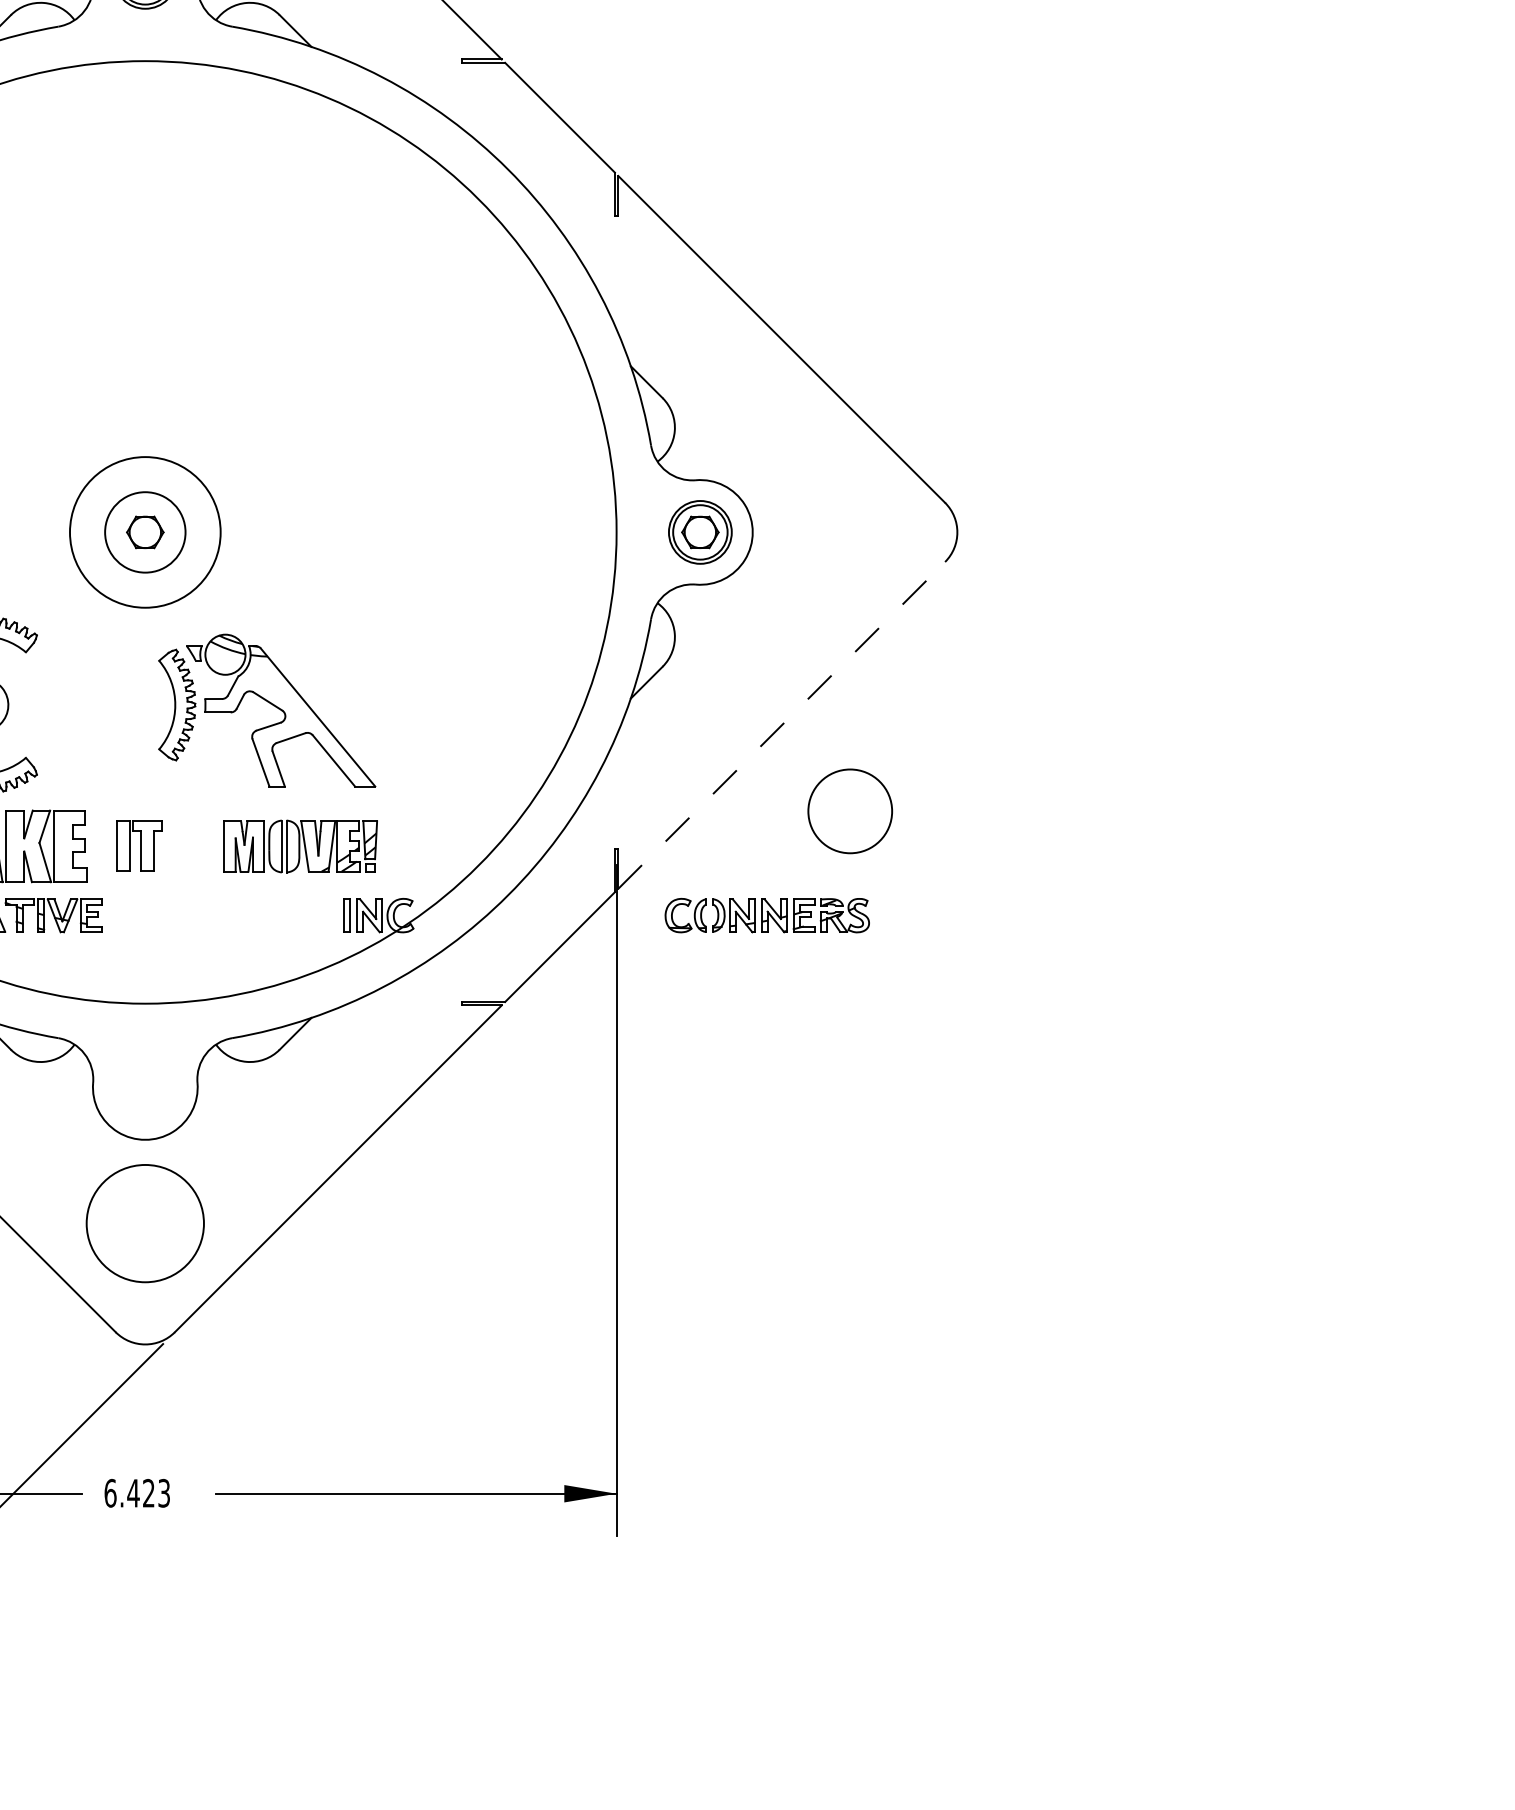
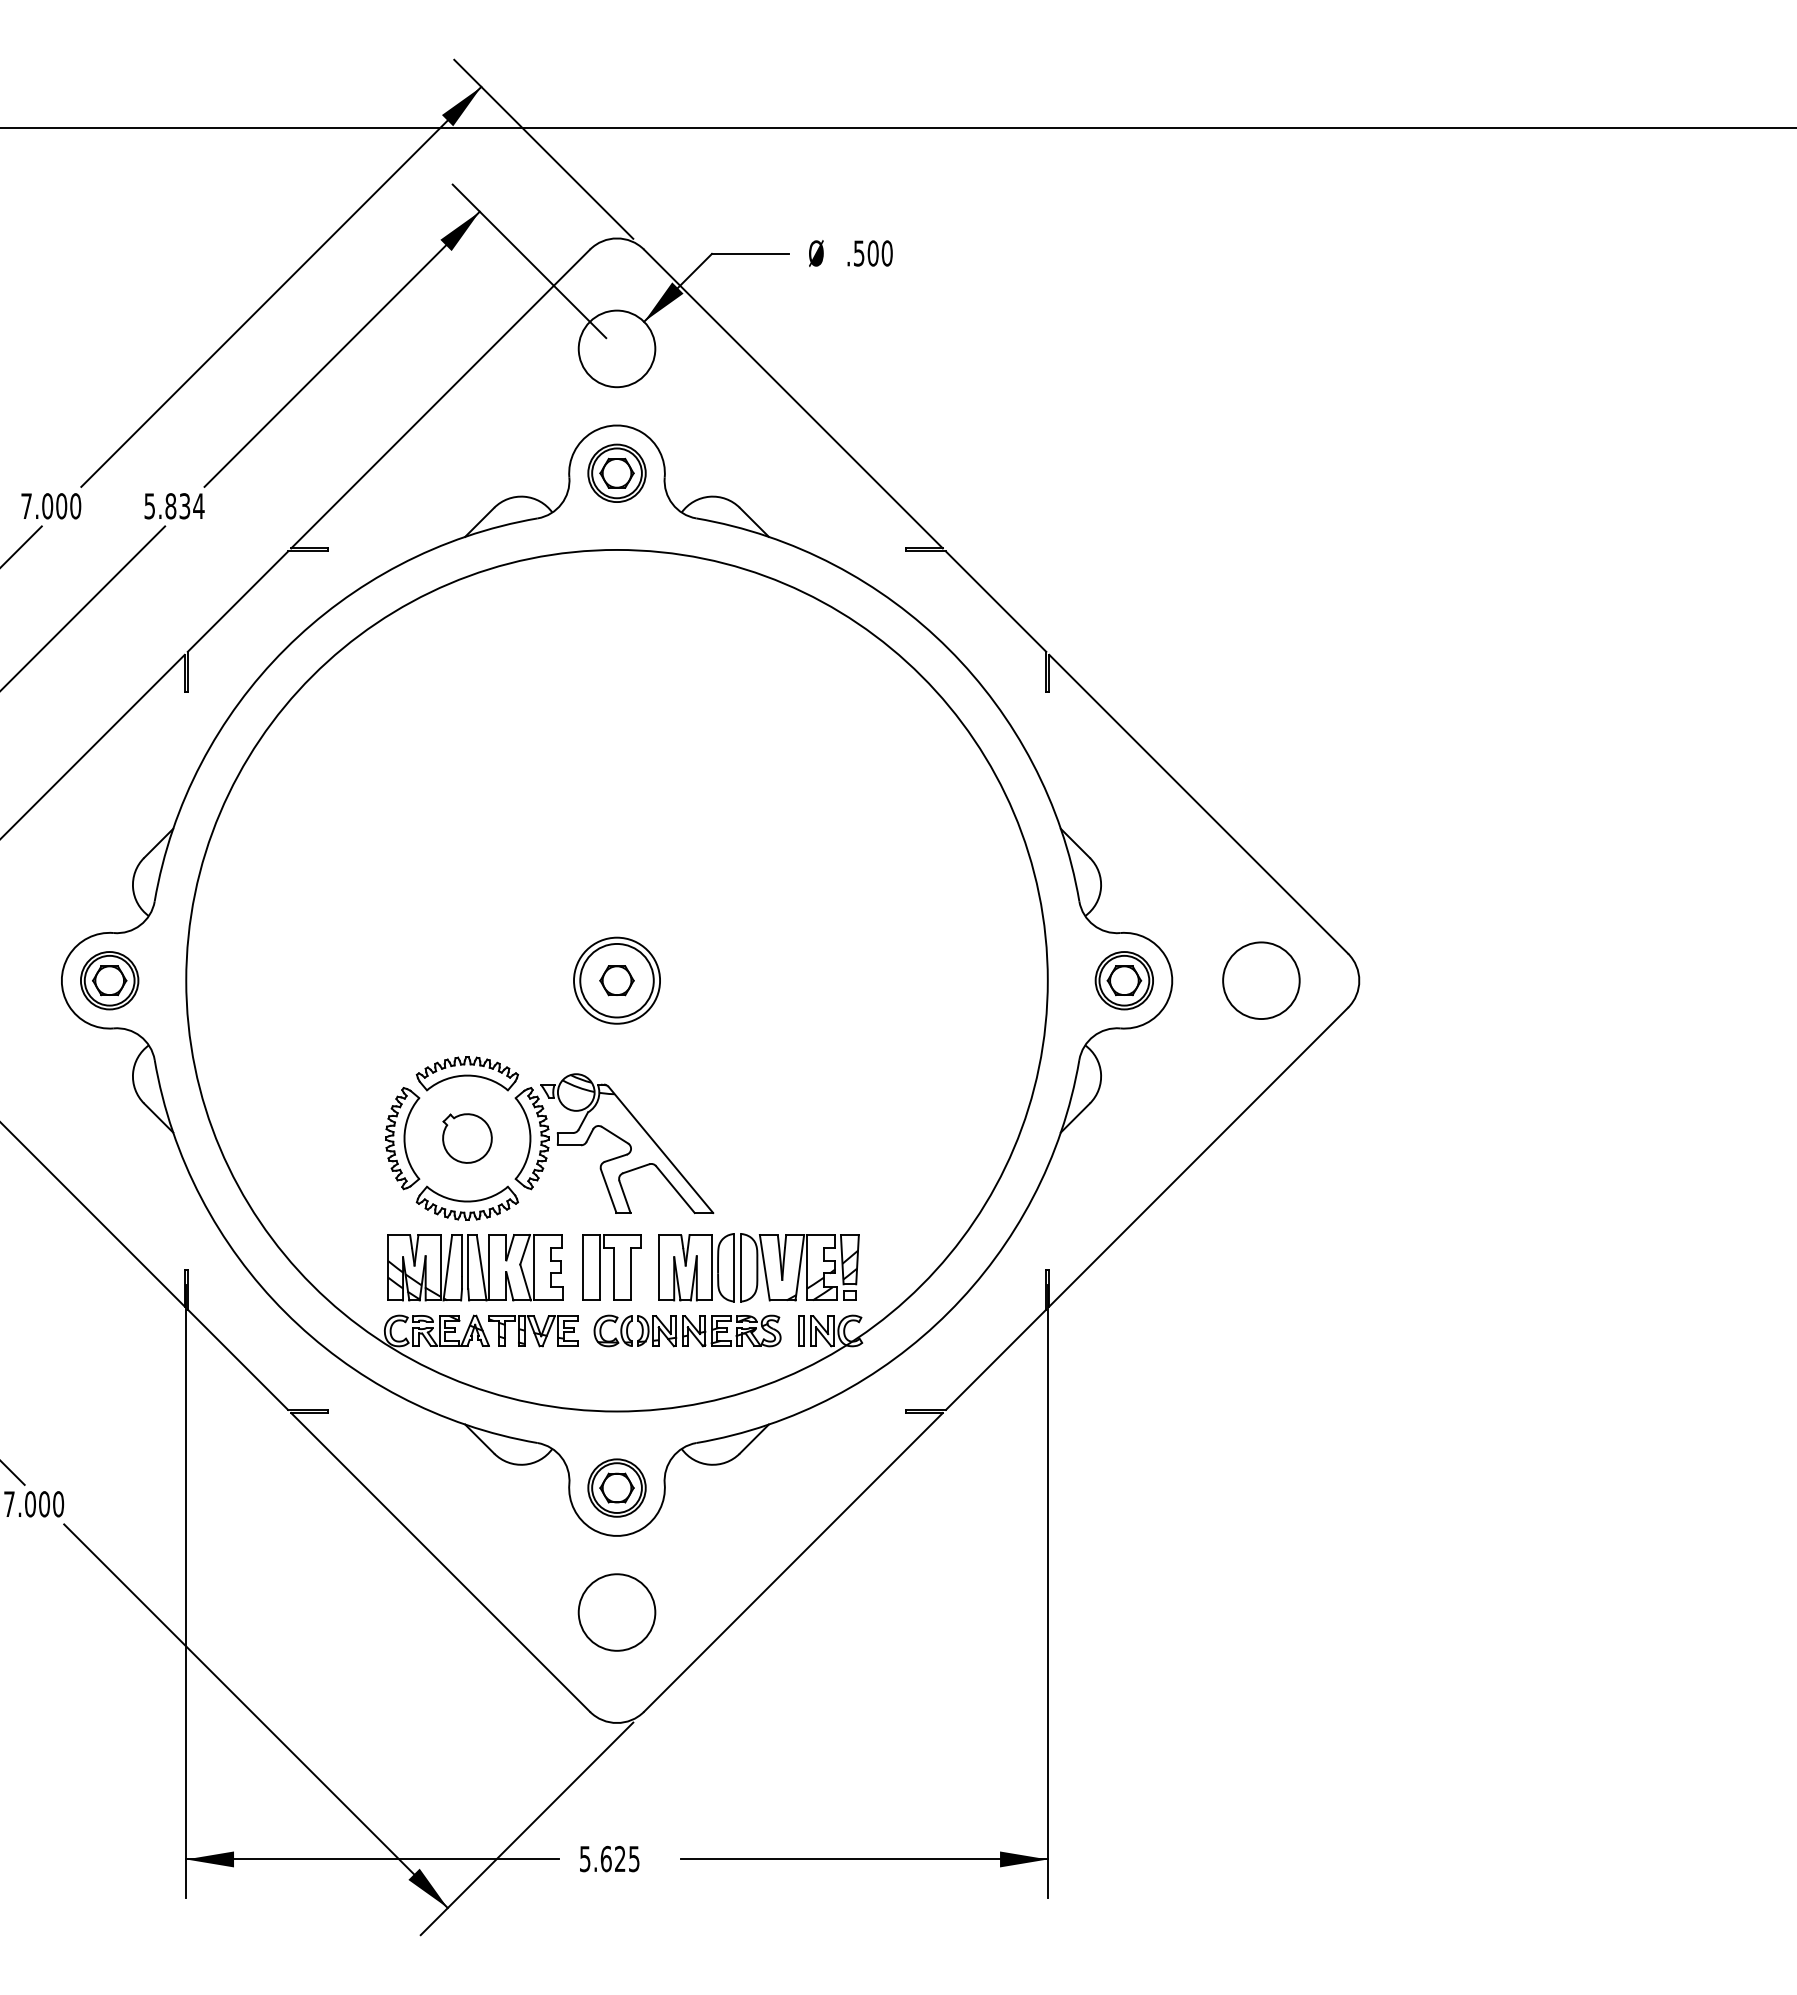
circle: (145, 532) -> (617, 980), size x0.62
part: (269, 703) -> (616, 1137), moved
line: (782, 724) -> (1199, 1156), dashed -> solid
circle: (850, 811) -> (1261, 980), moved
part: (139, 846) -> (611, 1267), size x1.43
part: (300, 846) -> (758, 1267), size x1.43
part: (767, 915) -> (687, 1330), moved
part: (144, 1086) -> (616, 1487), added
circle: (144, 1223) -> (616, 1612), size x0.71
text: (137, 1492) -> (609, 1858), 6.423 -> 5.625

